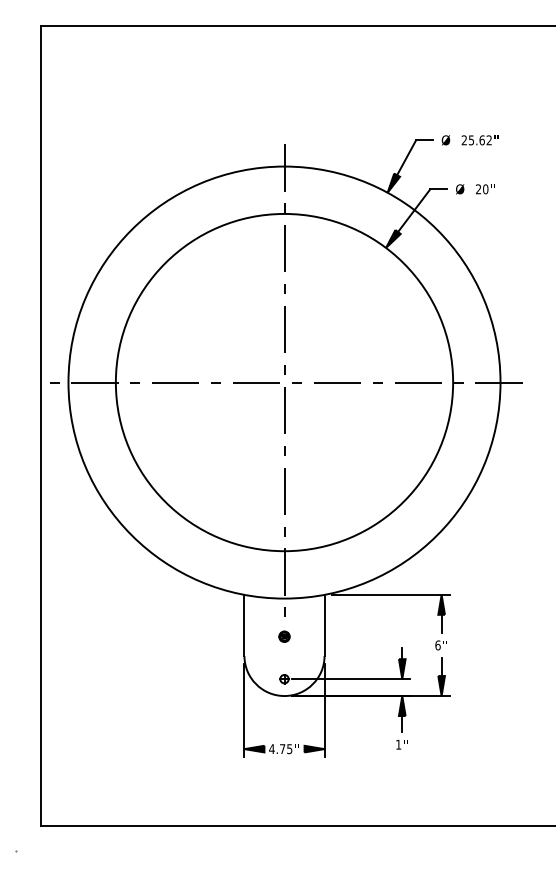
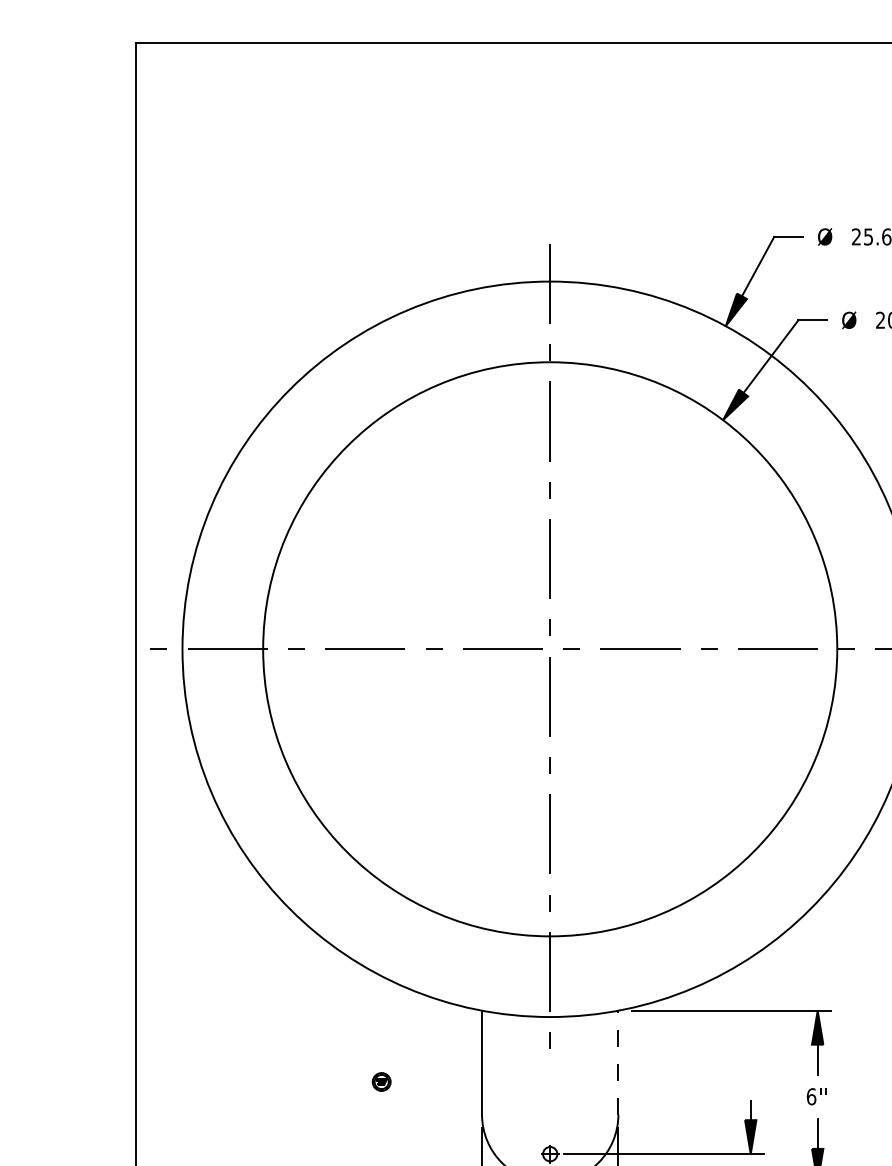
line: (324, 625) -> (618, 1062), solid -> dashed
part: (284, 636) -> (381, 1081), moved

